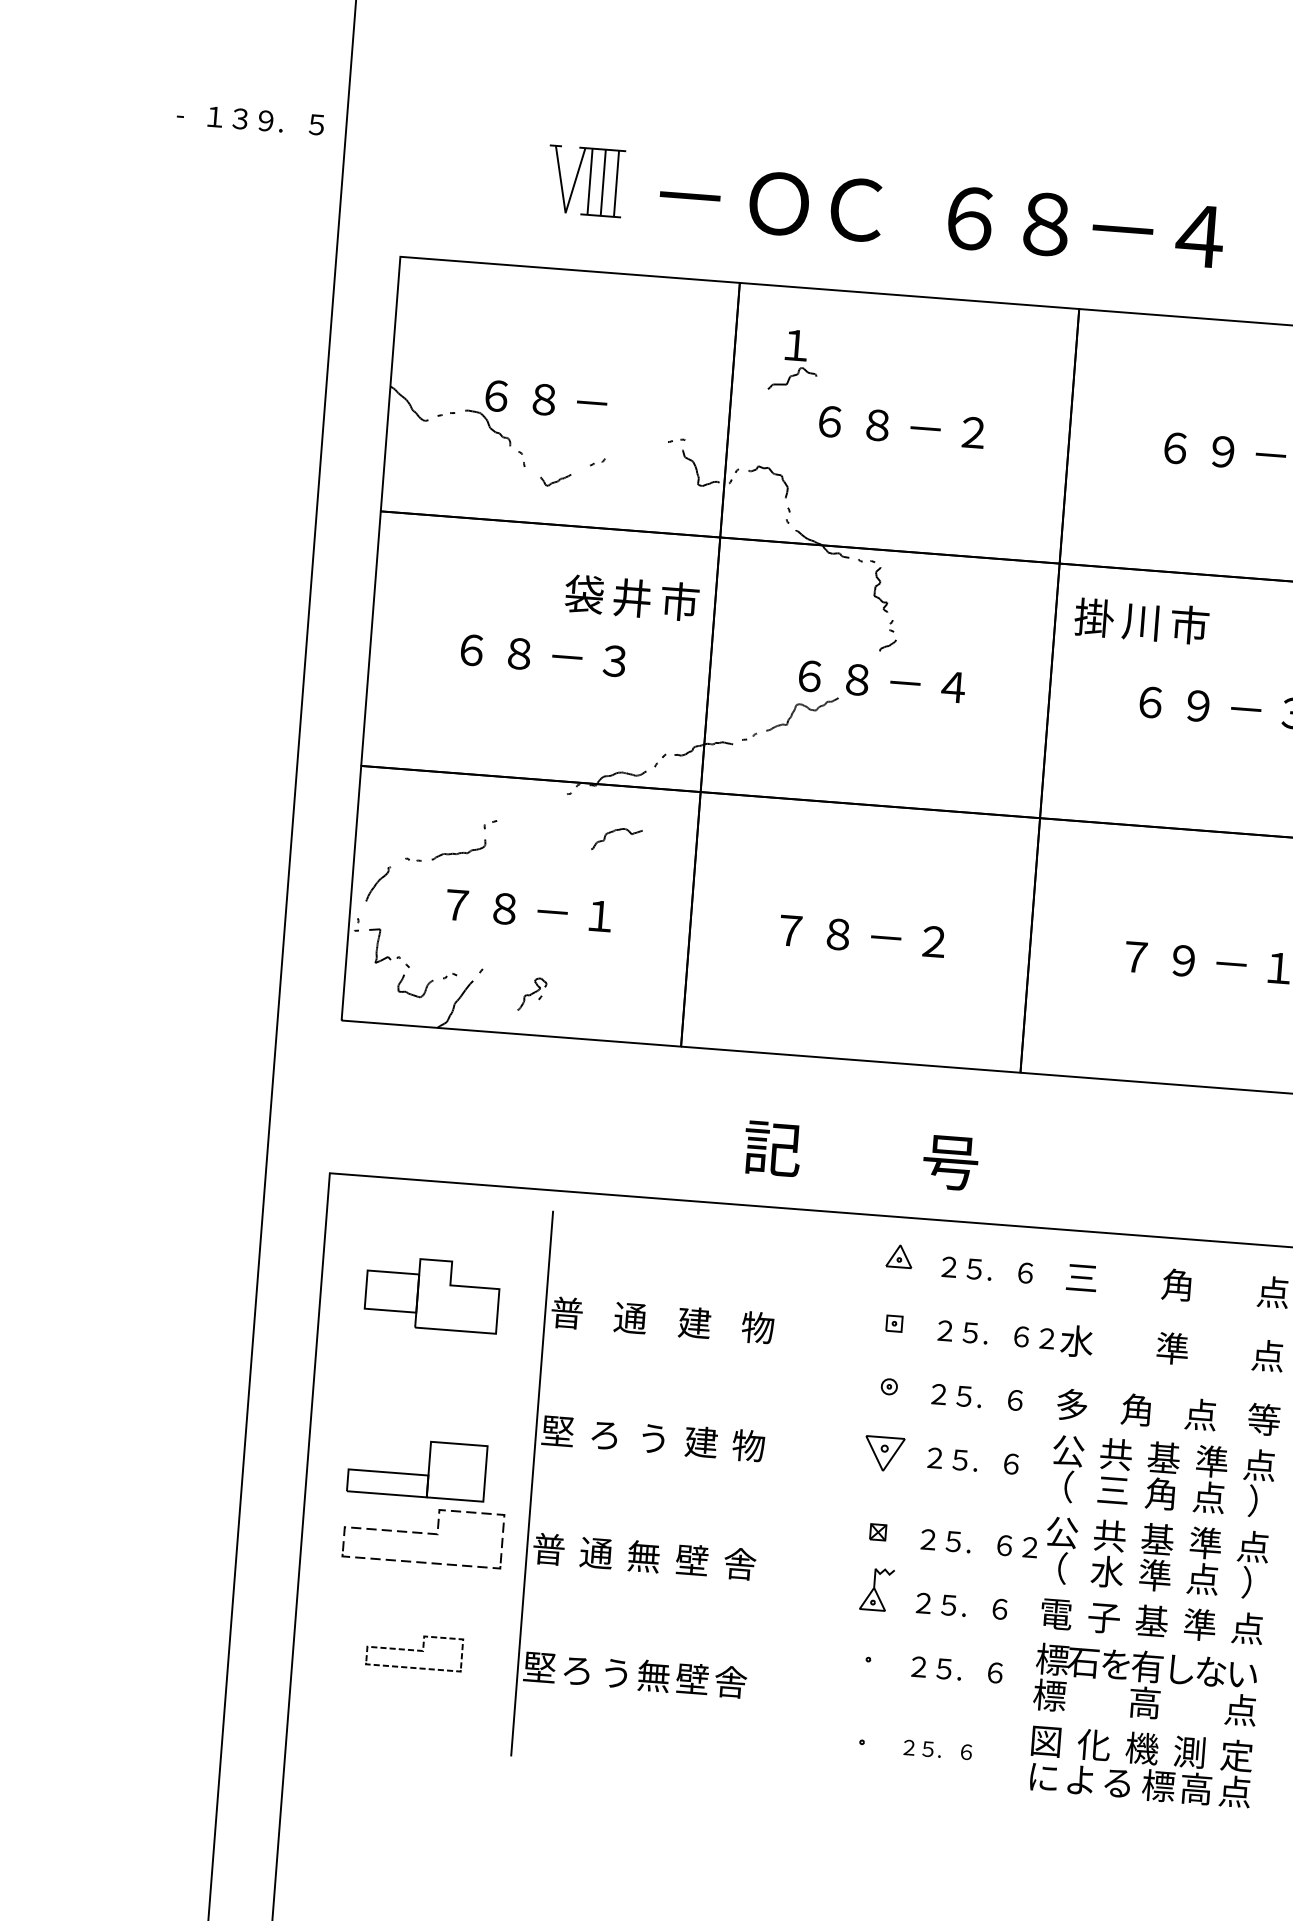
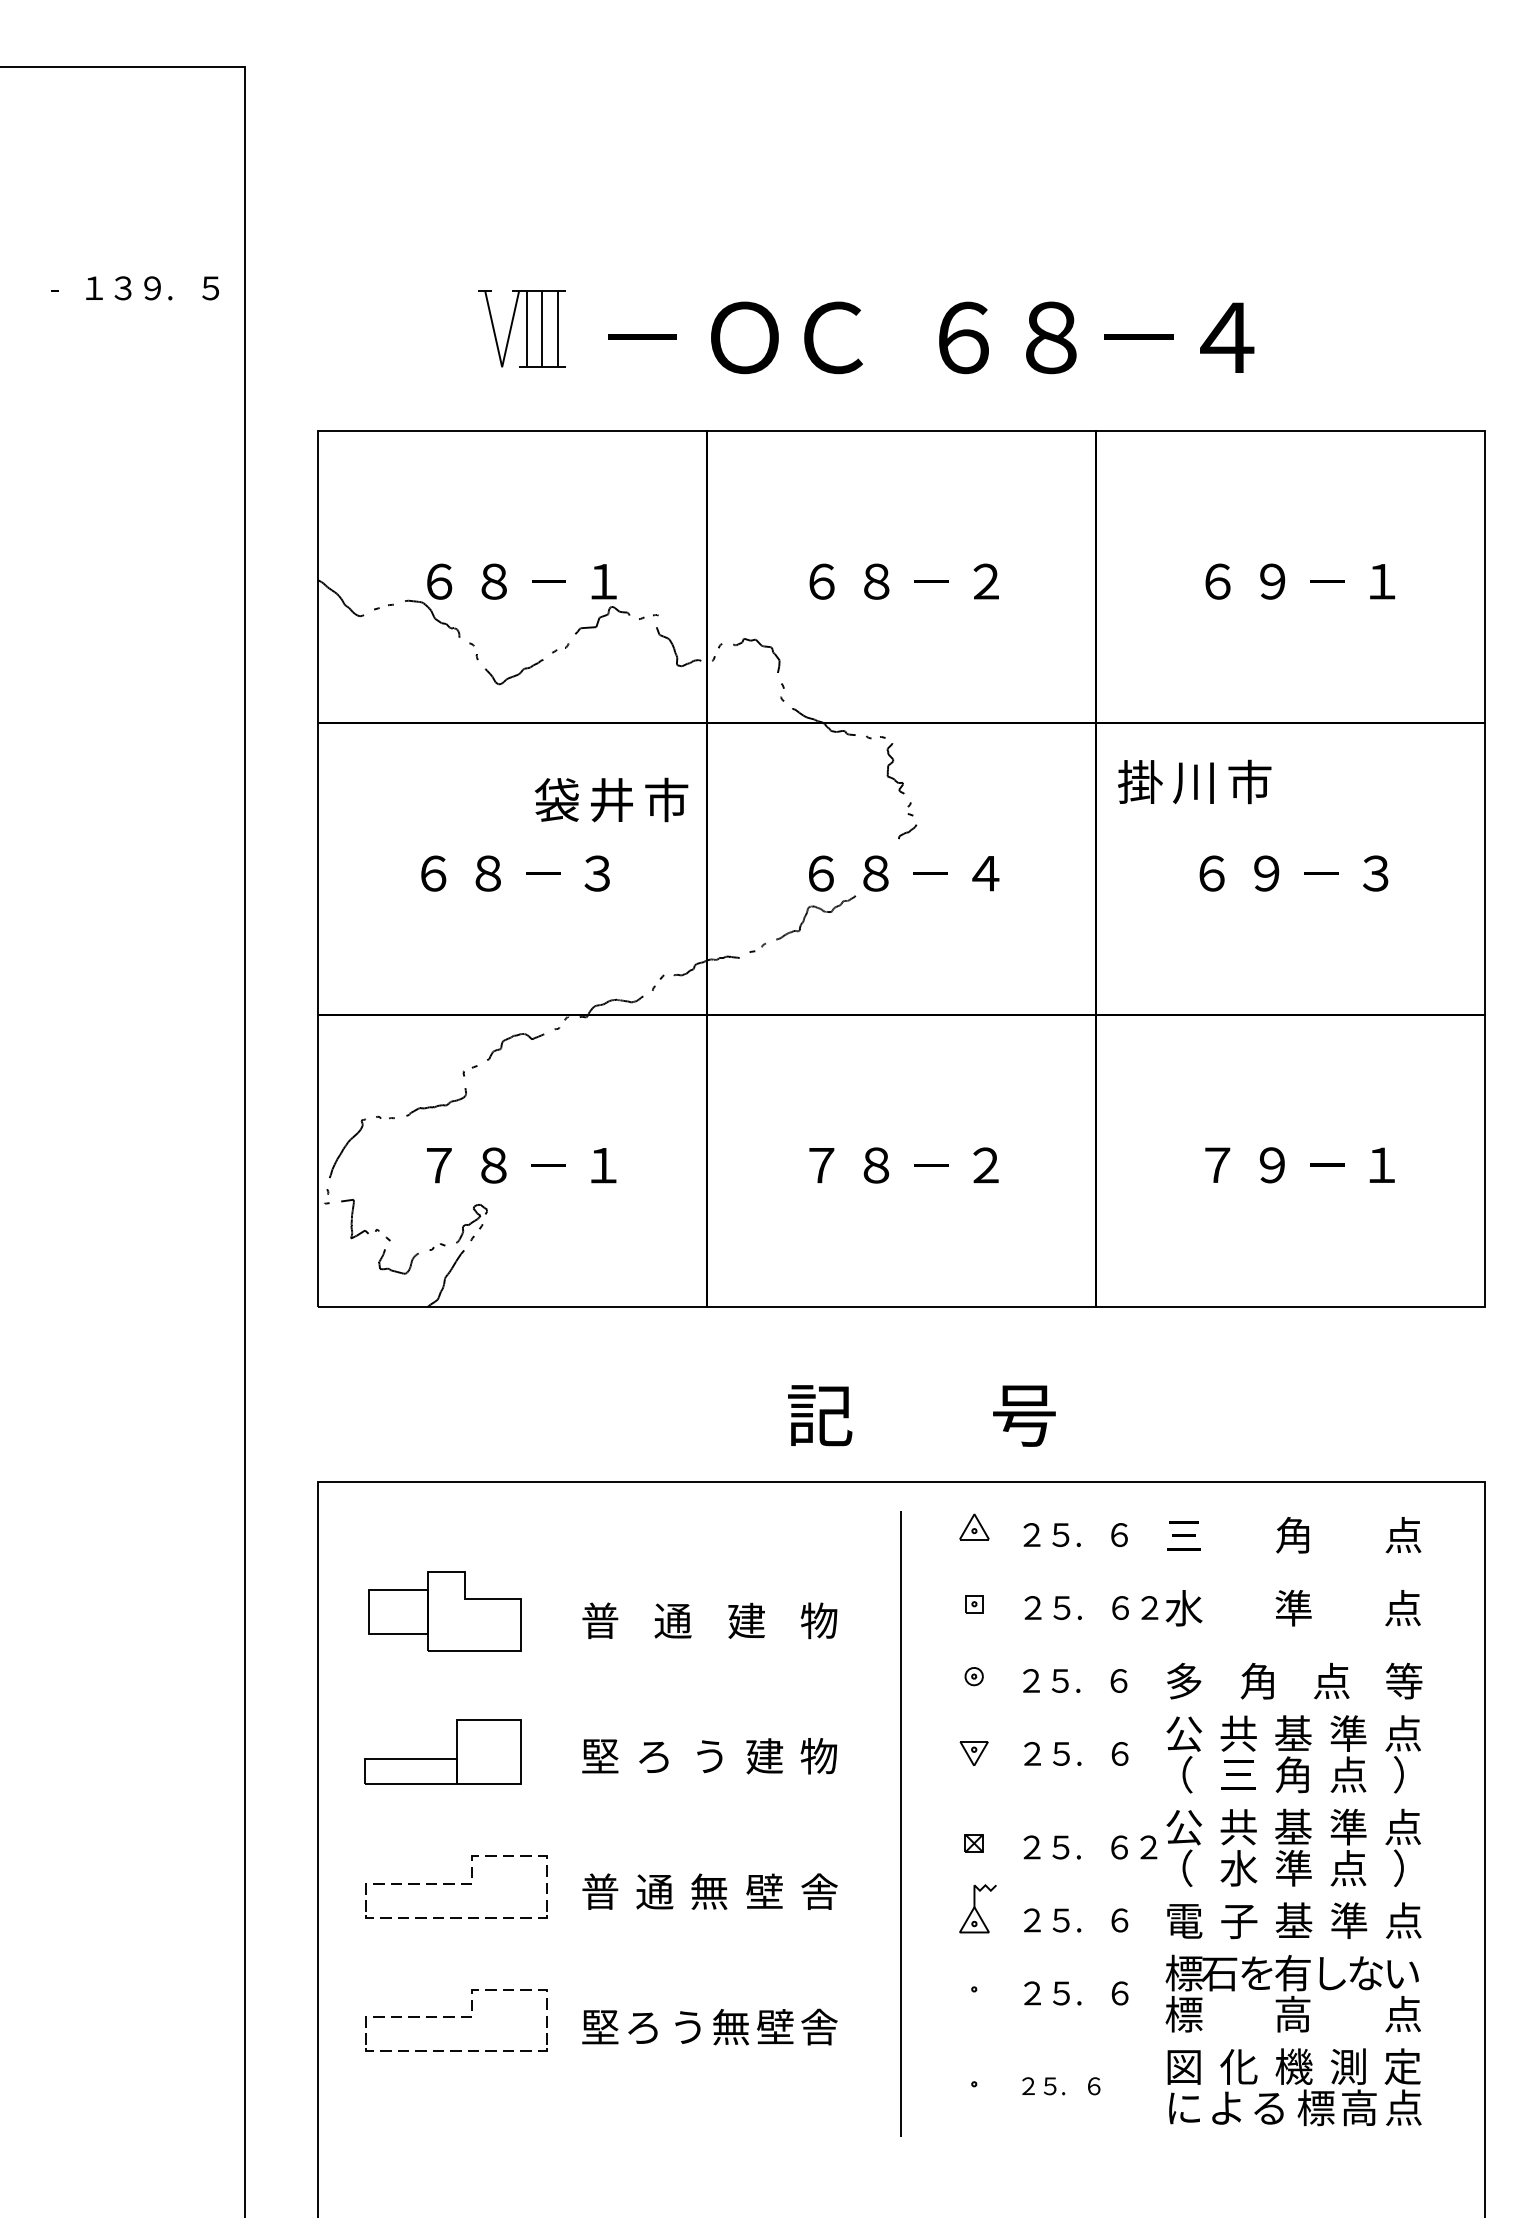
part: (794, 360) -> (602, 599), moved
part: (554, 480) -> (513, 672), size x1.67
part: (613, 832) -> (511, 1038), moved
part: (378, 884) -> (347, 1148), size x1.43
part: (532, 994) -> (471, 1223), moved
part: (883, 1453) -> (973, 1753), size x0.62
part: (416, 1474) -> (442, 1758), moved
line: (531, 1482) -> (900, 1823), moved
part: (414, 1652) -> (456, 2020), size x1.67

